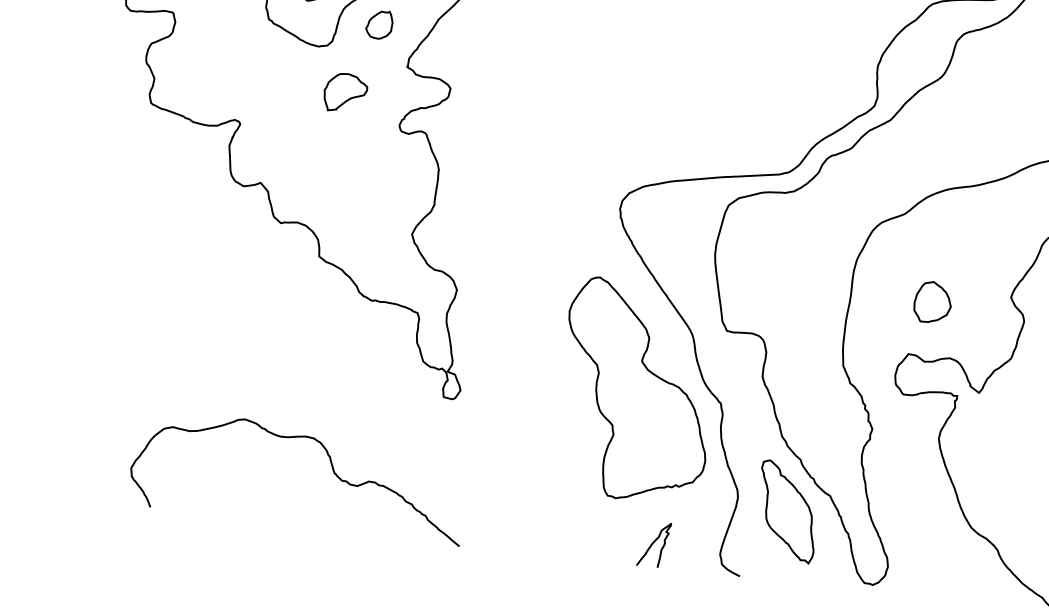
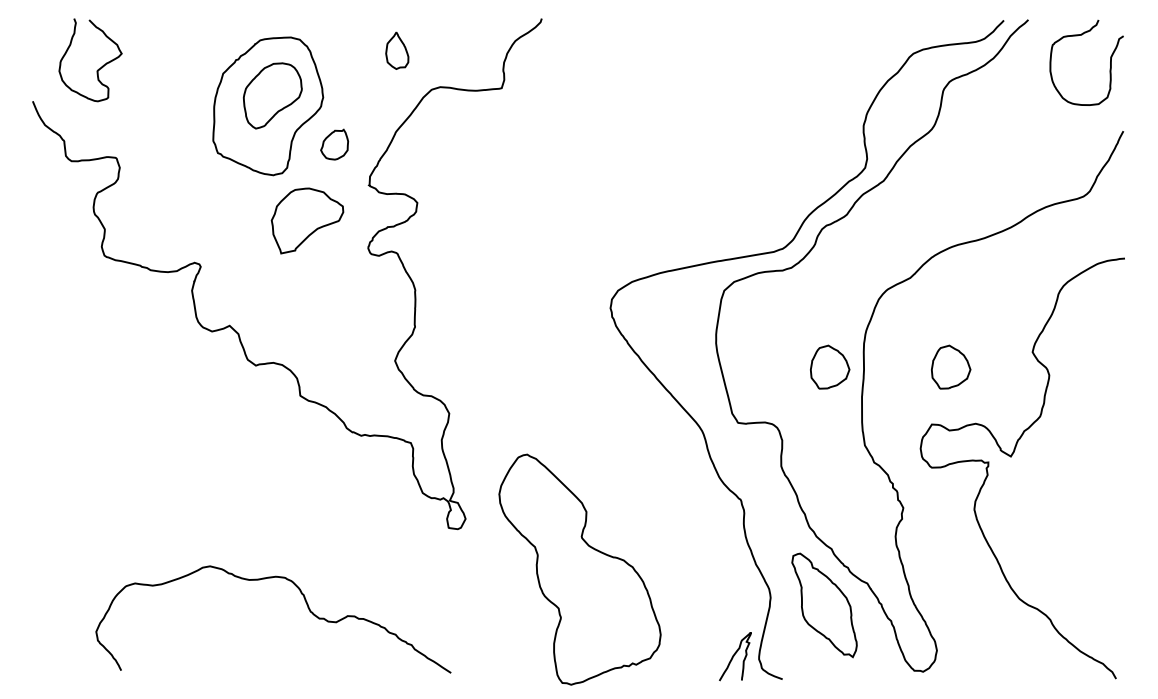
part: (345, 92) -> (307, 220), size x1.6
part: (819, 288) -> (830, 366), added
part: (636, 391) -> (579, 569), moved
curve: (331, 466) -> (306, 605), moved
curve: (653, 544) -> (734, 656), moved

